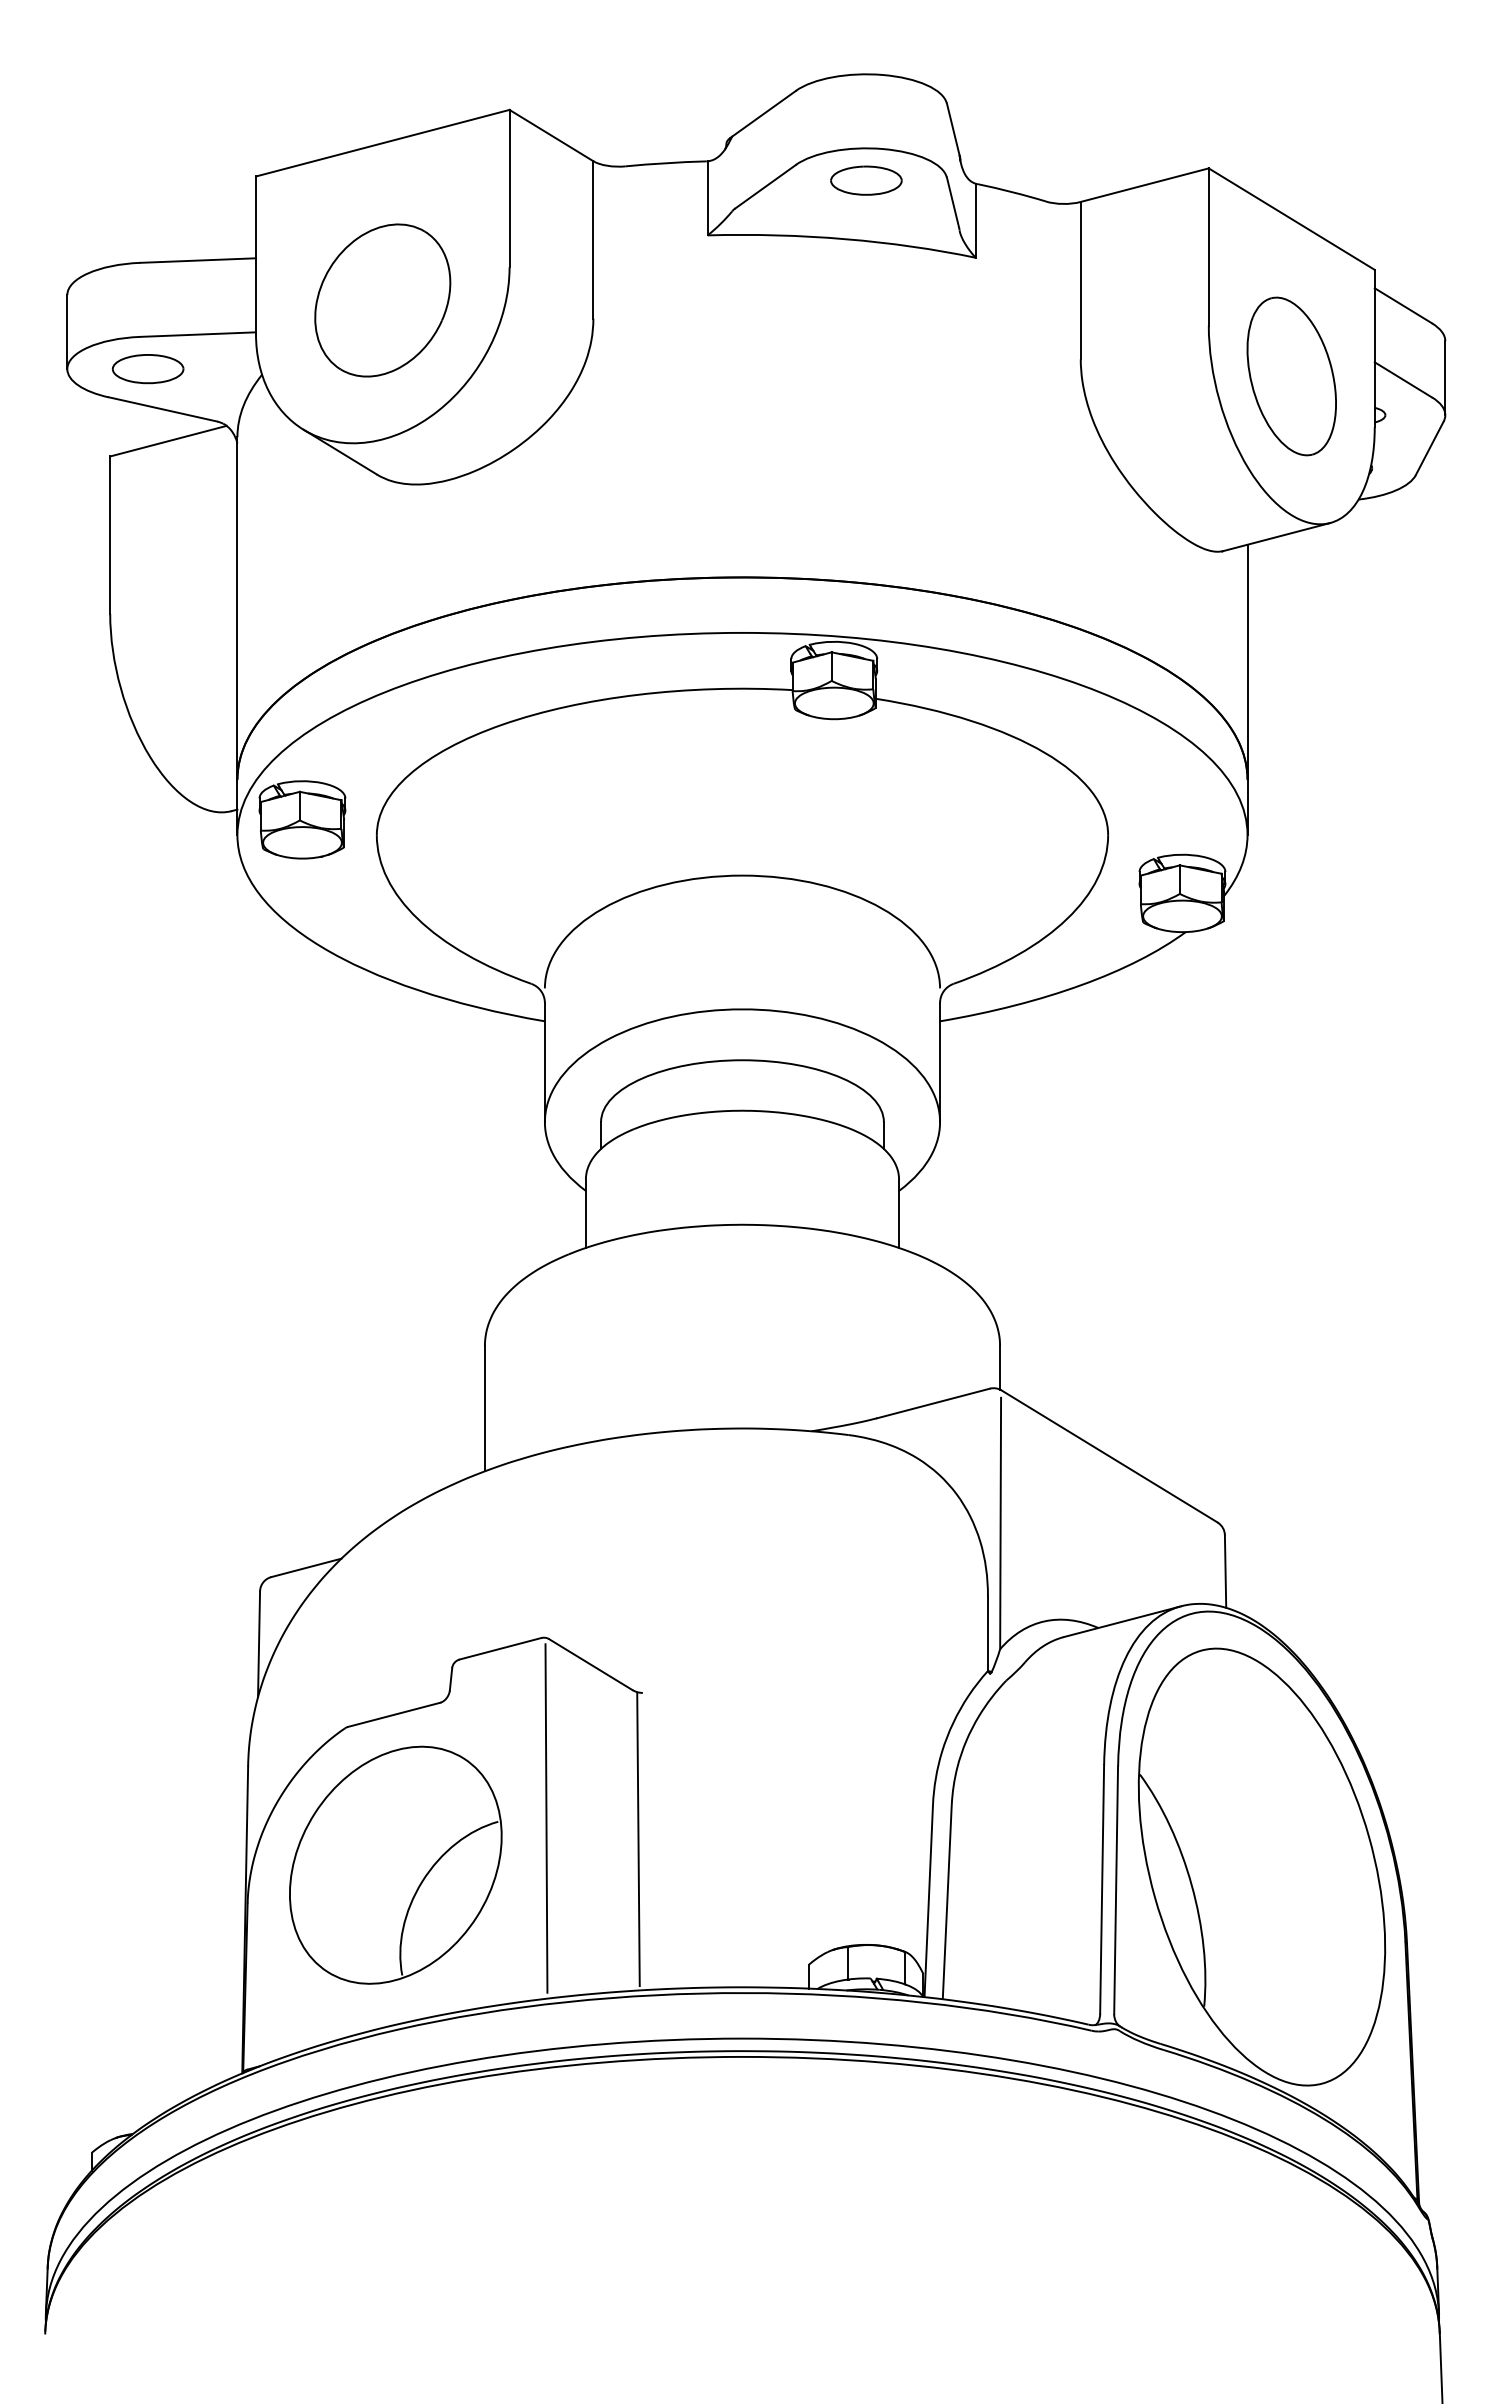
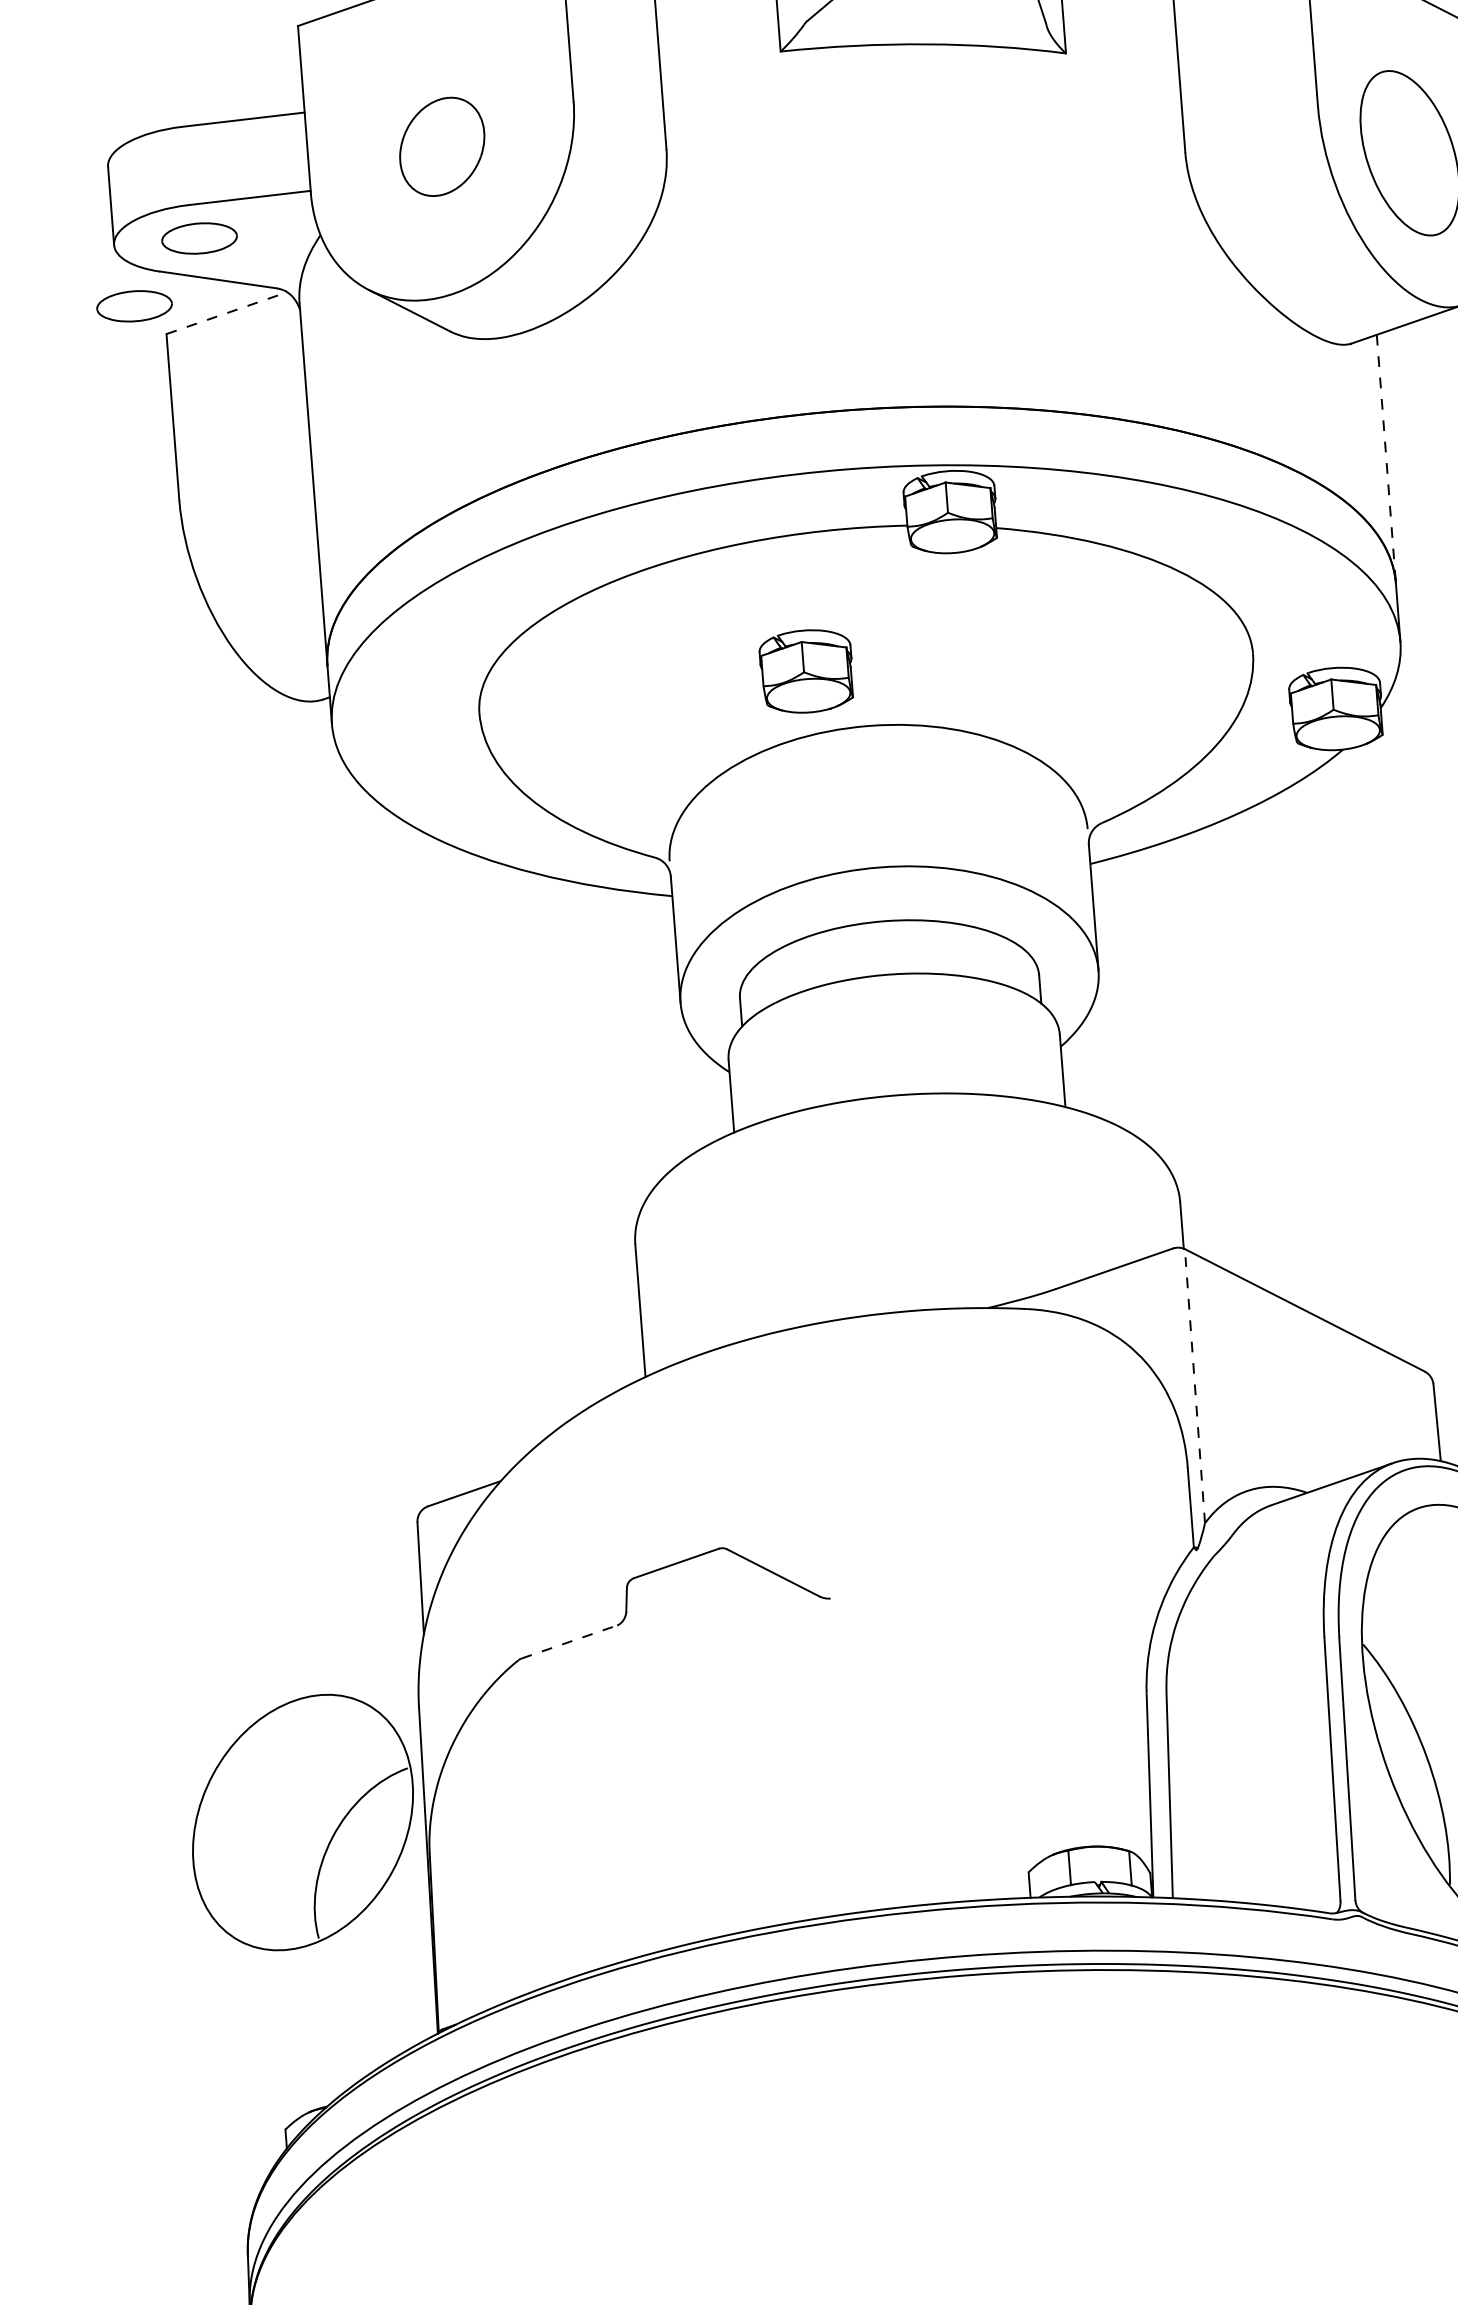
part: (382, 300) -> (441, 146), size x0.6
part: (81, 428) -> (133, 306), added
line: (168, 441) -> (227, 313), solid -> dashed
line: (1247, 662) -> (1386, 459), solid -> dashed
part: (302, 819) -> (806, 671), moved
line: (1000, 1523) -> (1195, 1390), solid -> dashed
line: (394, 1714) -> (569, 1641), solid -> dashed
line: (546, 1818) -> (738, 1739), removed
line: (638, 1839) -> (837, 1753), removed
part: (395, 1864) -> (302, 1821), moved

